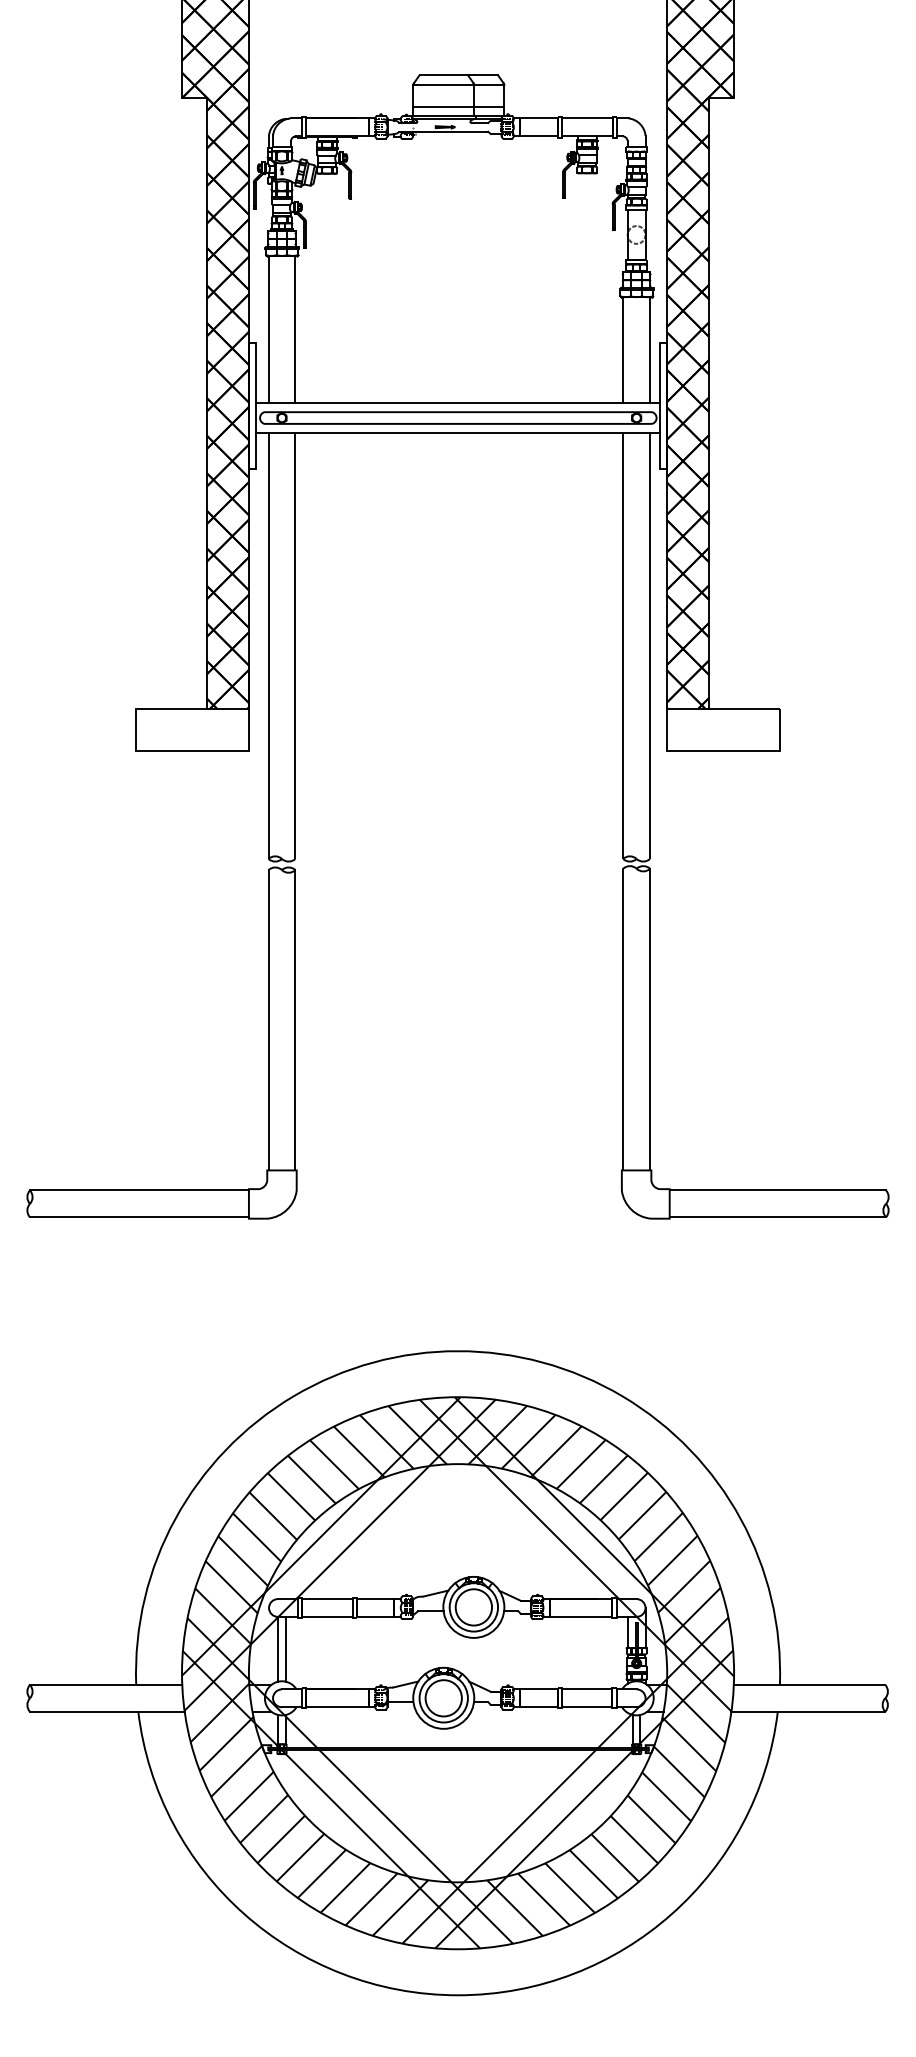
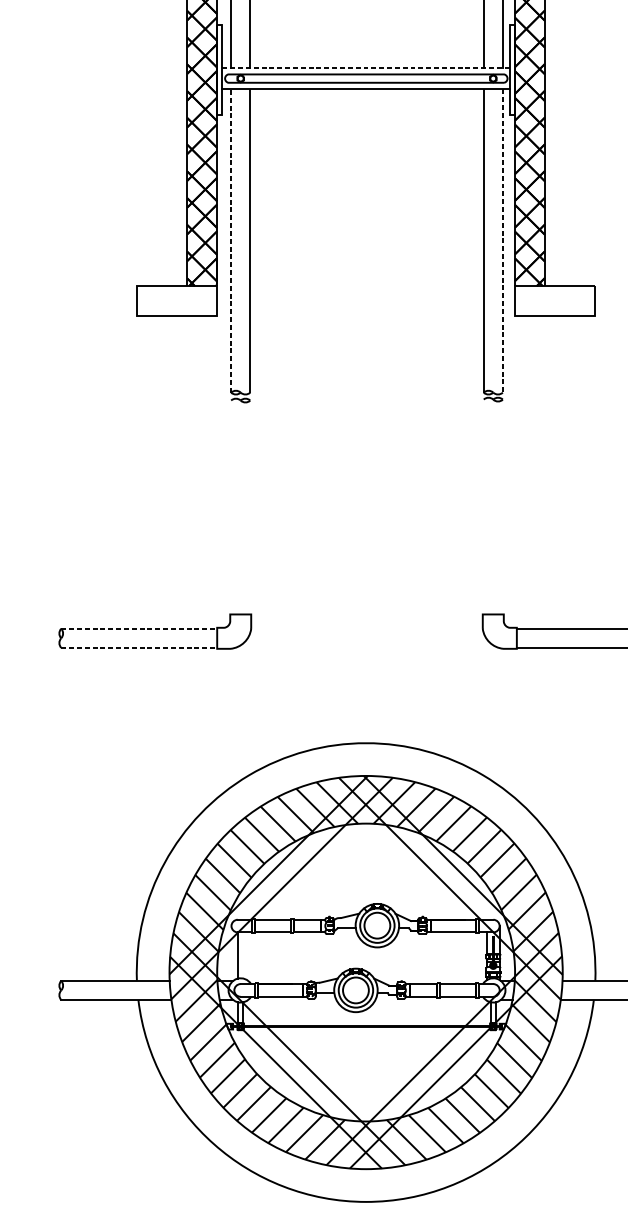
line: (458, 402) -> (366, 67), solid -> dashed
line: (268, 646) -> (231, 241), solid -> dashed
line: (650, 646) -> (503, 241), solid -> dashed
line: (623, 1019) -> (483, 506), removed
line: (650, 1019) -> (503, 506), removed
line: (268, 1020) -> (231, 507), removed
line: (295, 1020) -> (250, 507), removed
line: (139, 1190) -> (139, 628), solid -> dashed
line: (139, 1217) -> (139, 647), solid -> dashed
line: (285, 1648) -> (243, 954), removed

